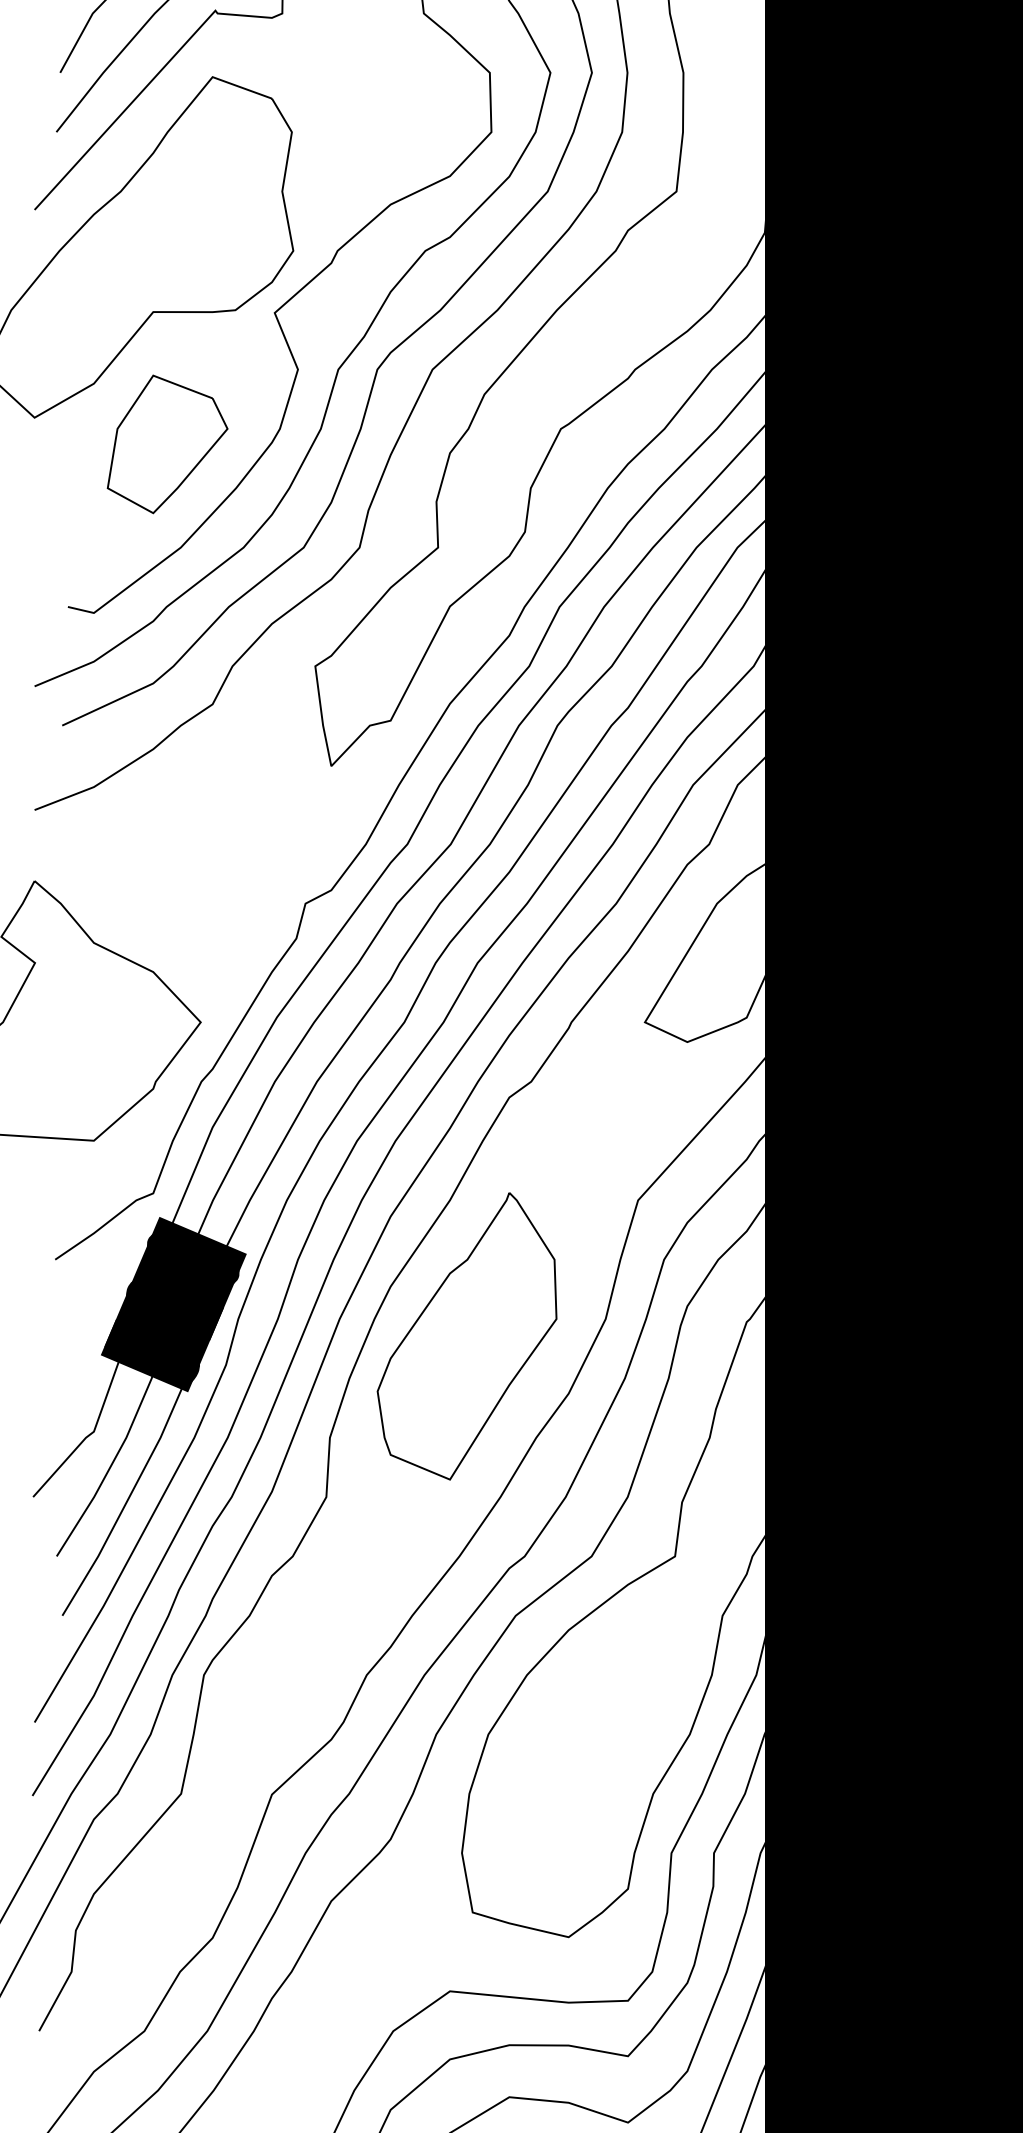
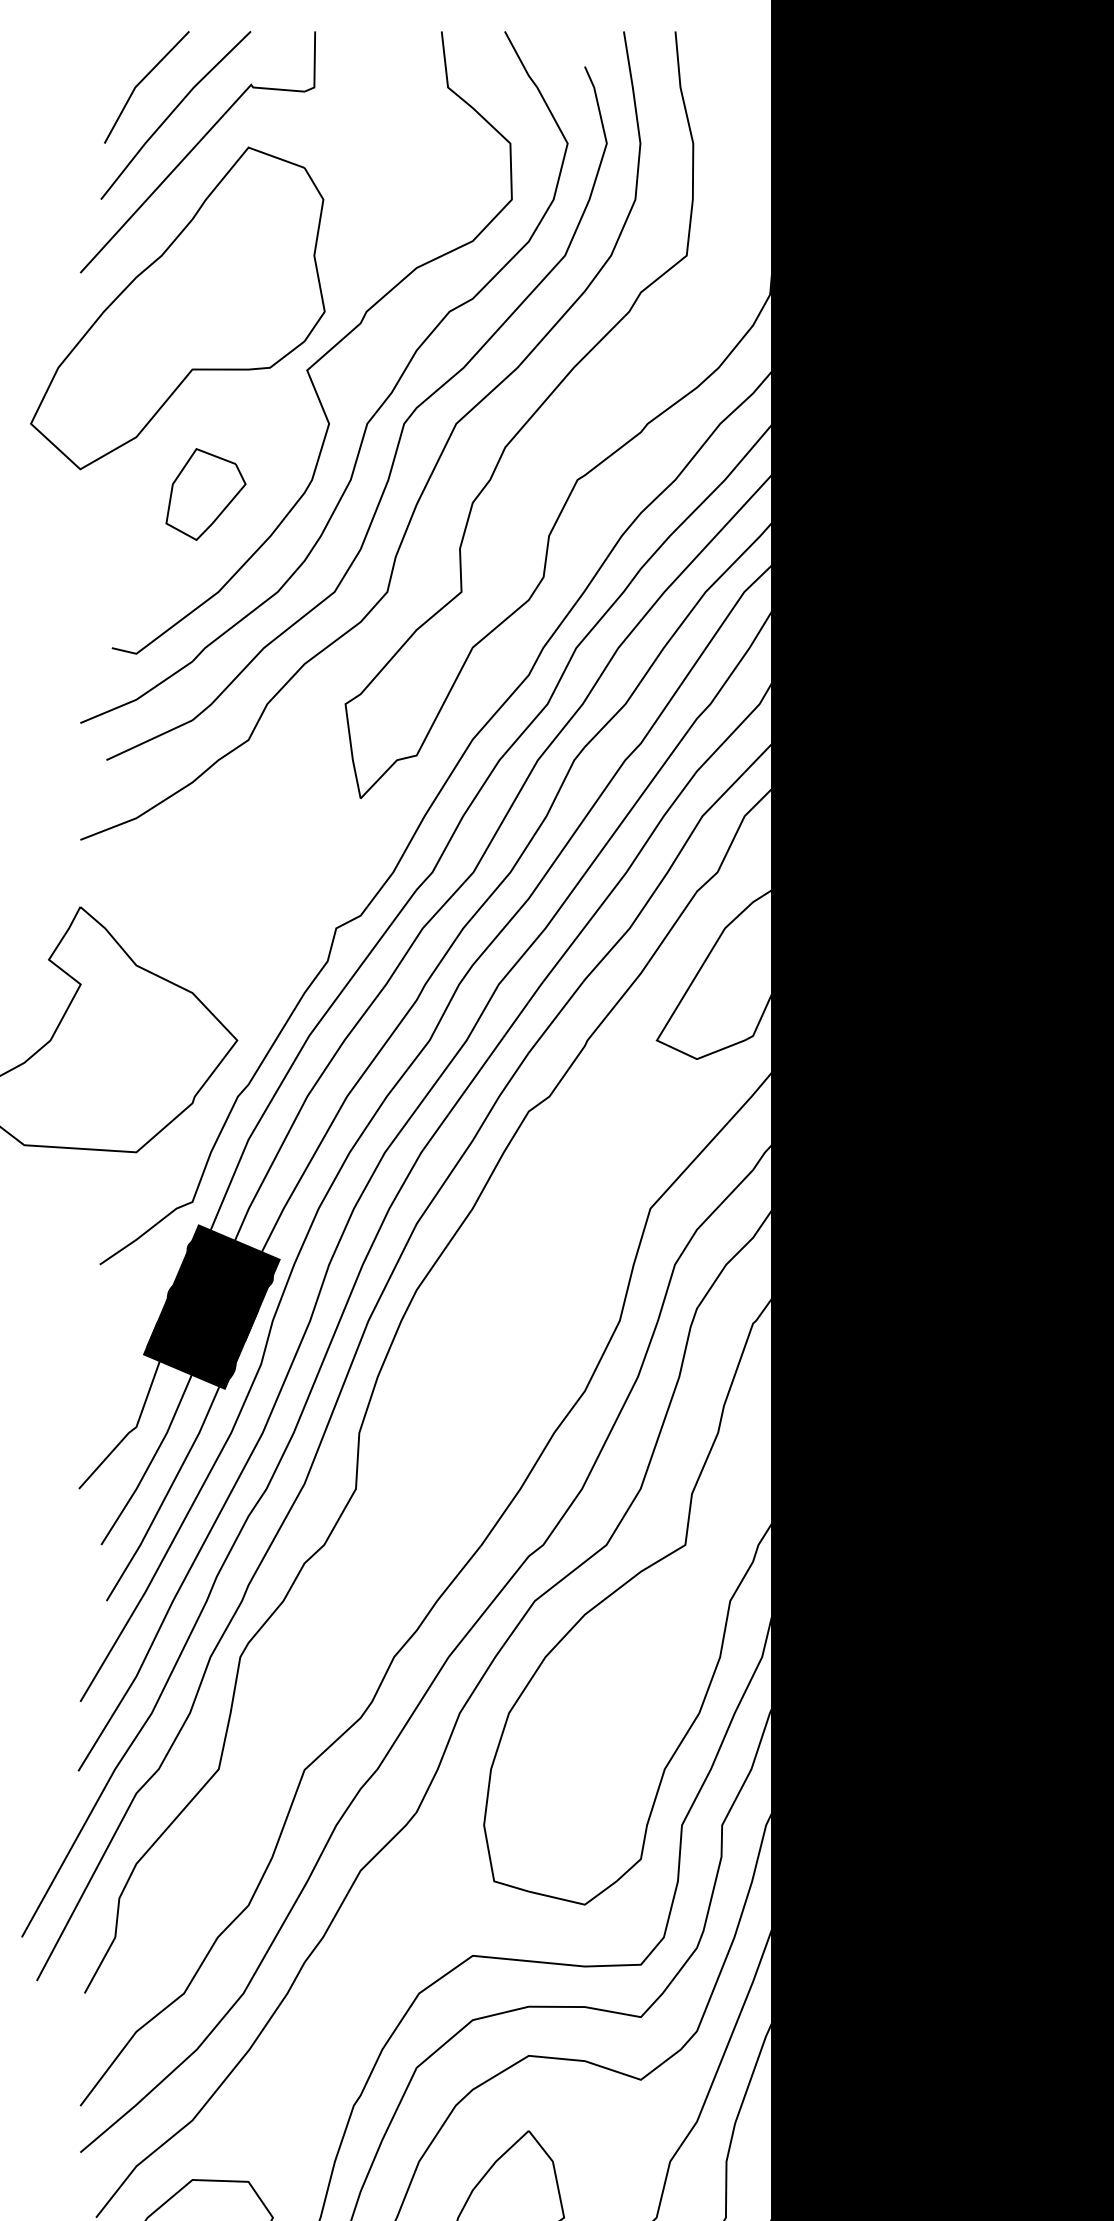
part: (167, 444) -> (205, 494), size x0.7
part: (466, 1336) -> (488, 1337), removed

